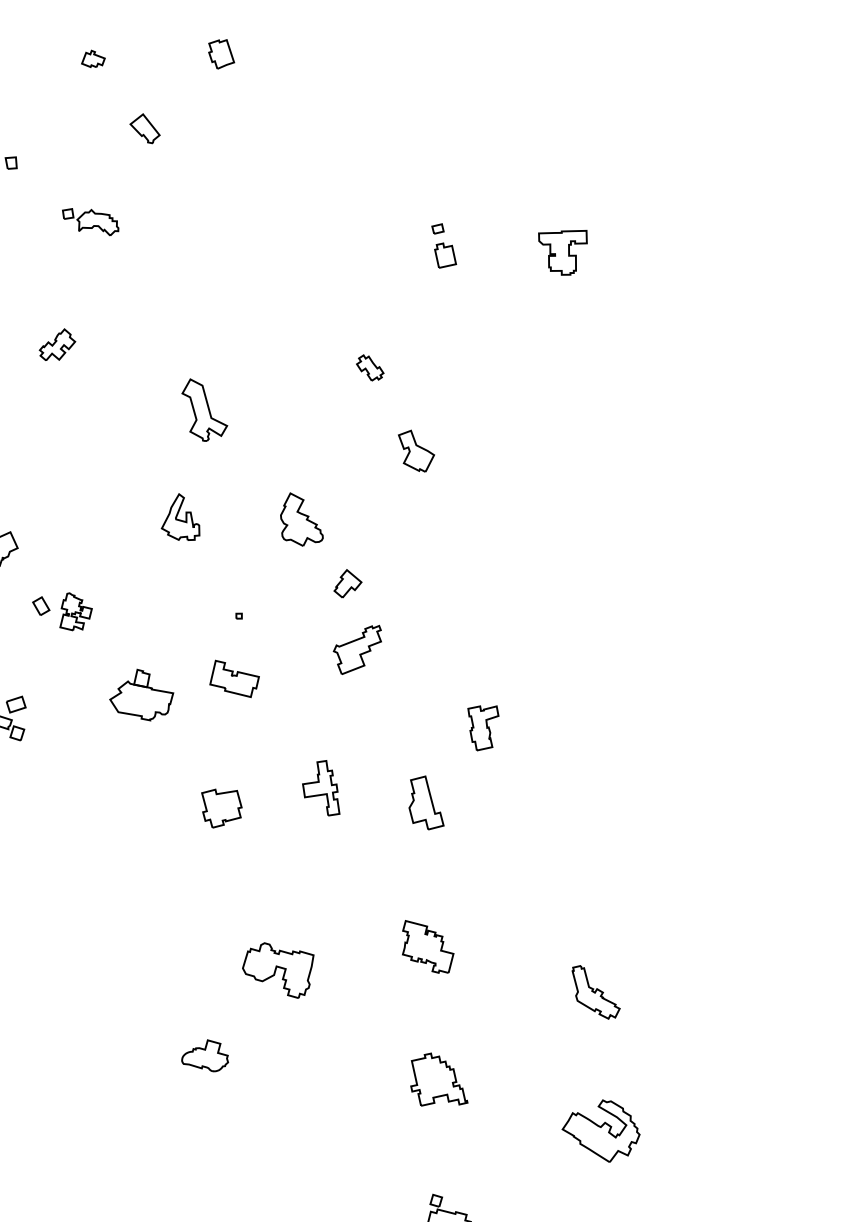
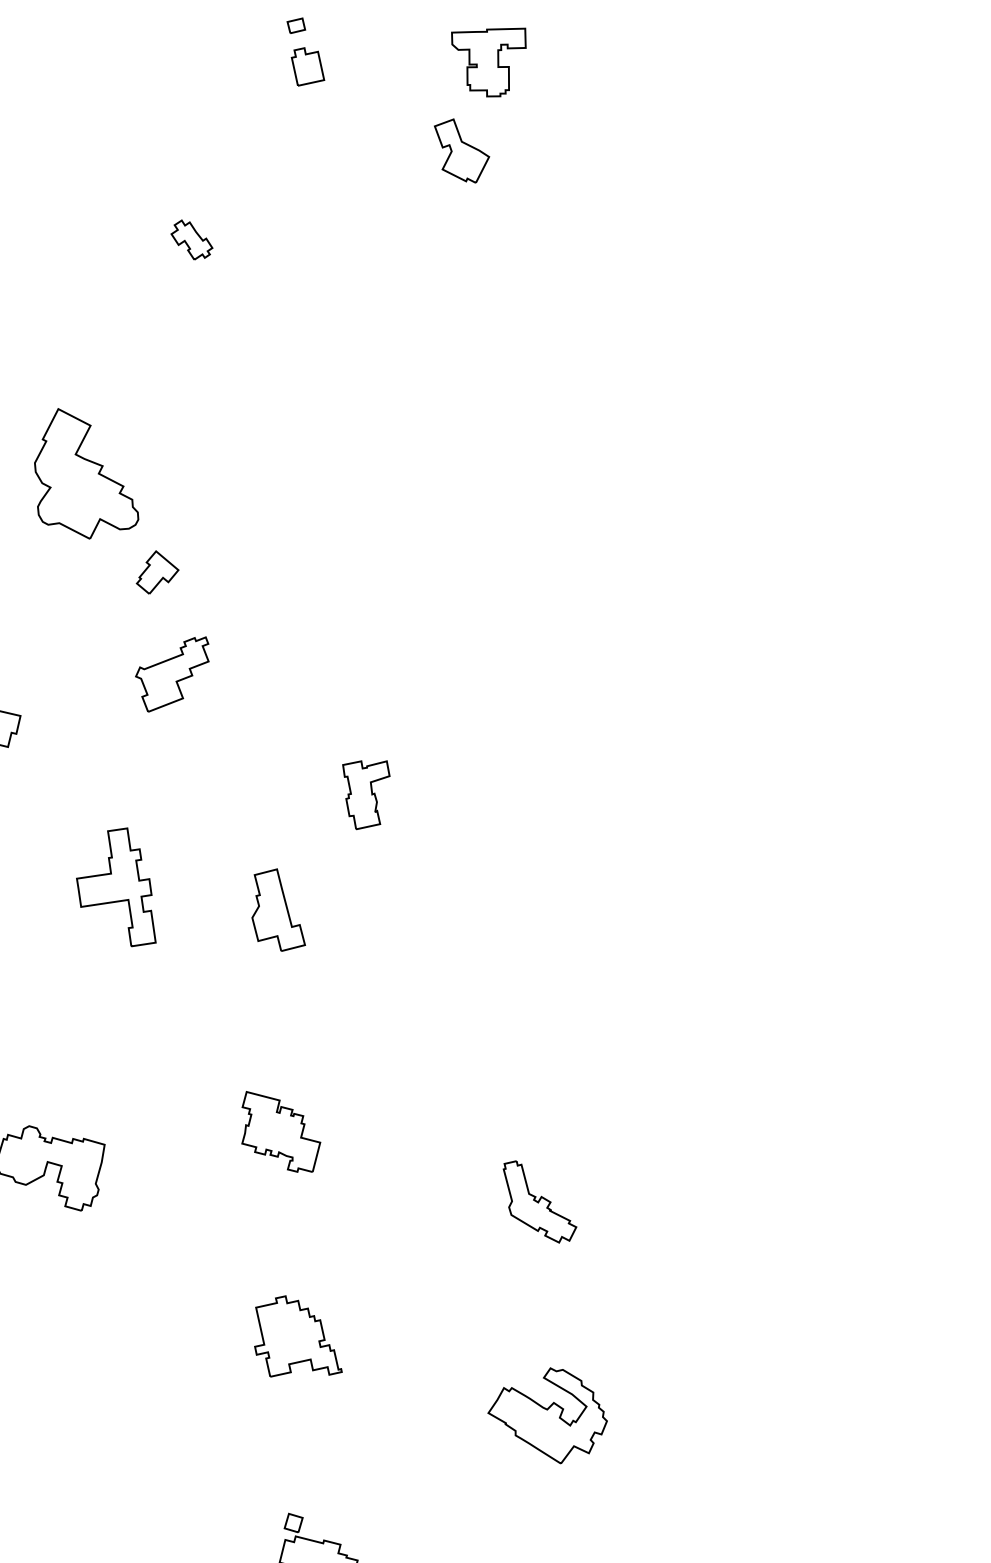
part: (416, 450) -> (461, 149), moved
part: (301, 519) -> (86, 473), size x1.6
part: (321, 788) -> (116, 887), size x1.4

